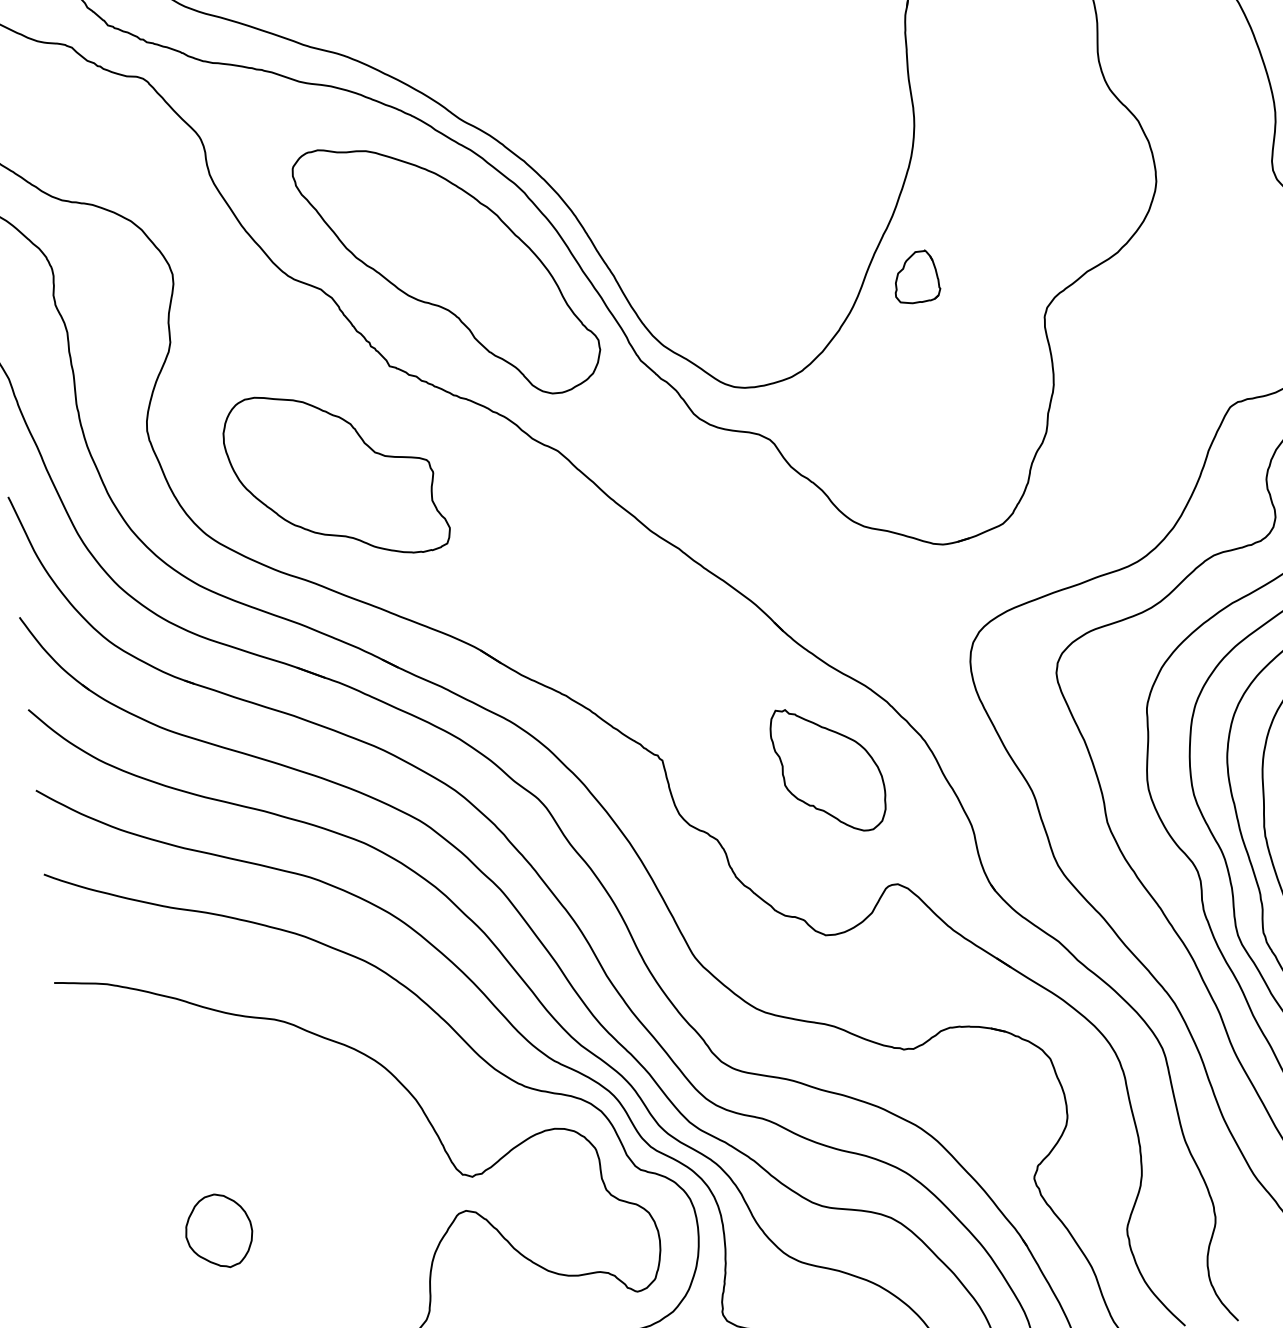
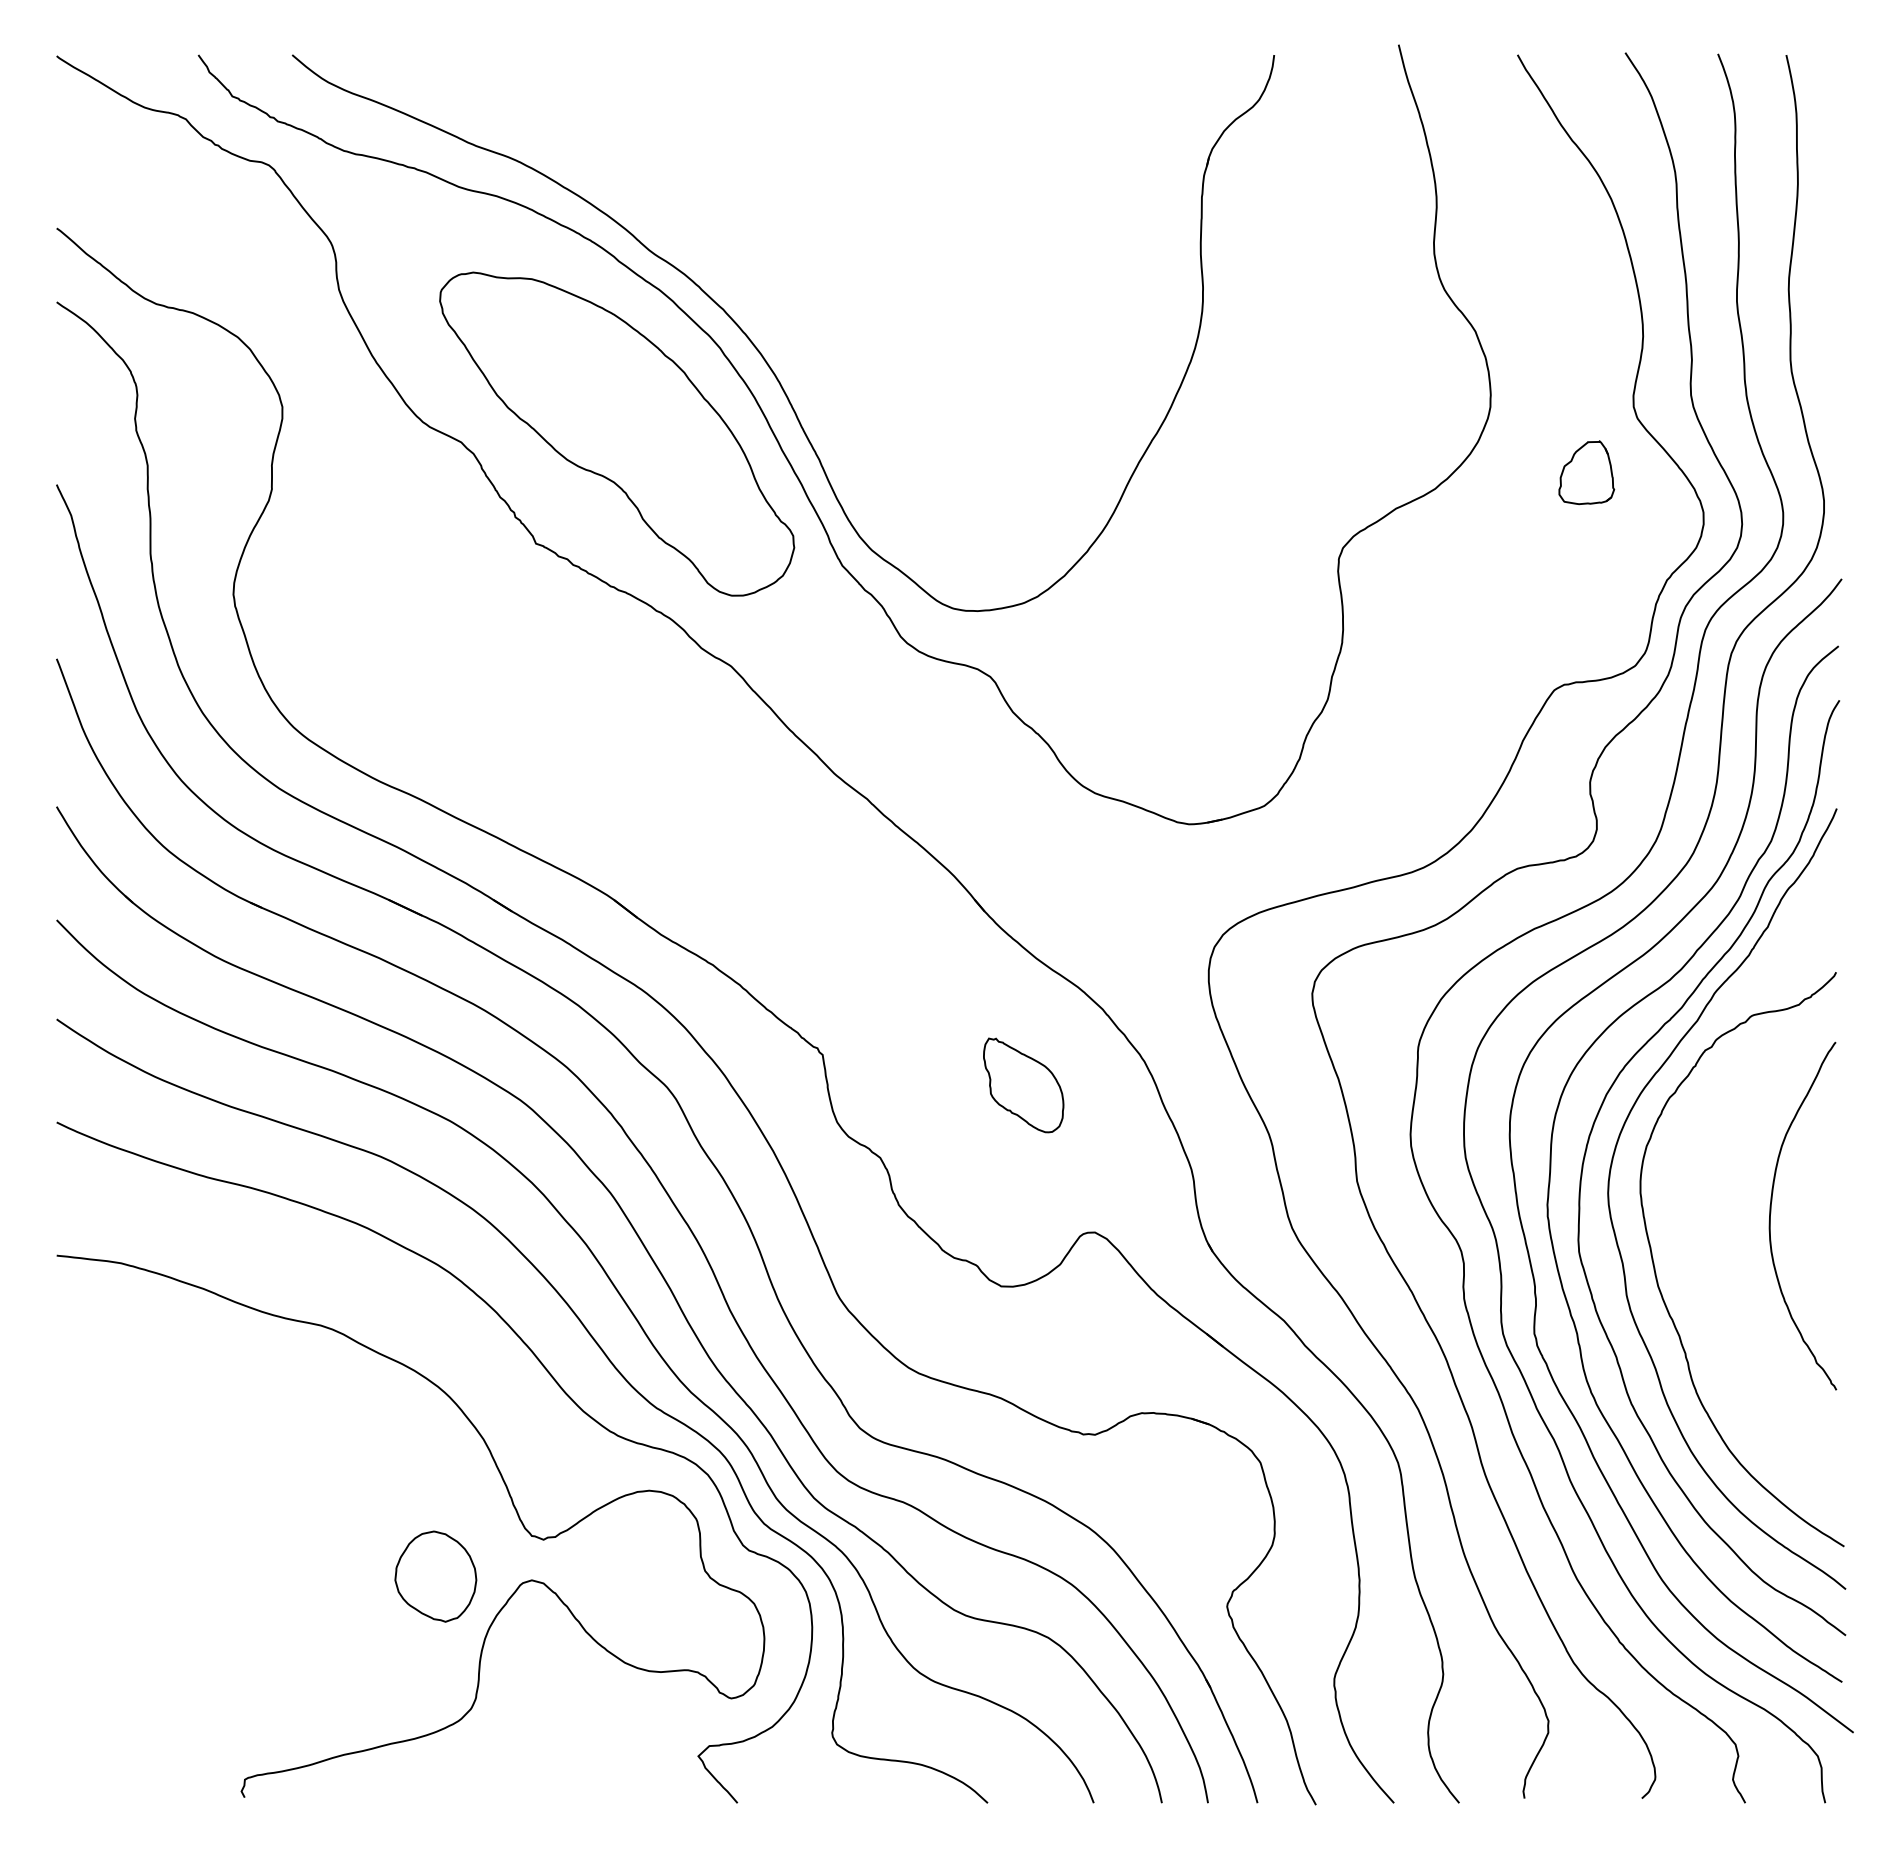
part: (916, 276) -> (1586, 472), moved
part: (335, 474) -> (457, 669), removed
part: (828, 769) -> (1023, 1085), size x0.6
part: (218, 1231) -> (435, 1576), moved

